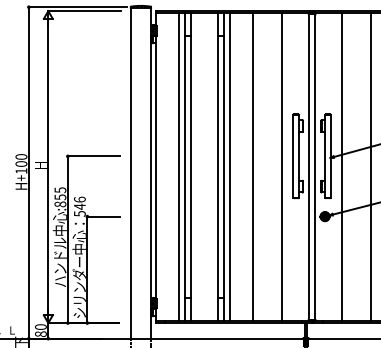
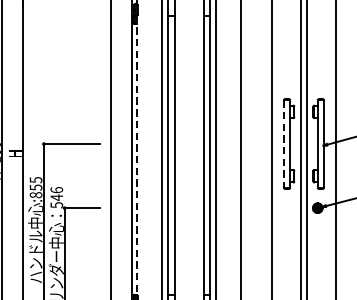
line: (293, 156) -> (284, 144), solid -> dashed
line: (155, 167) -> (137, 155), solid -> dashed

